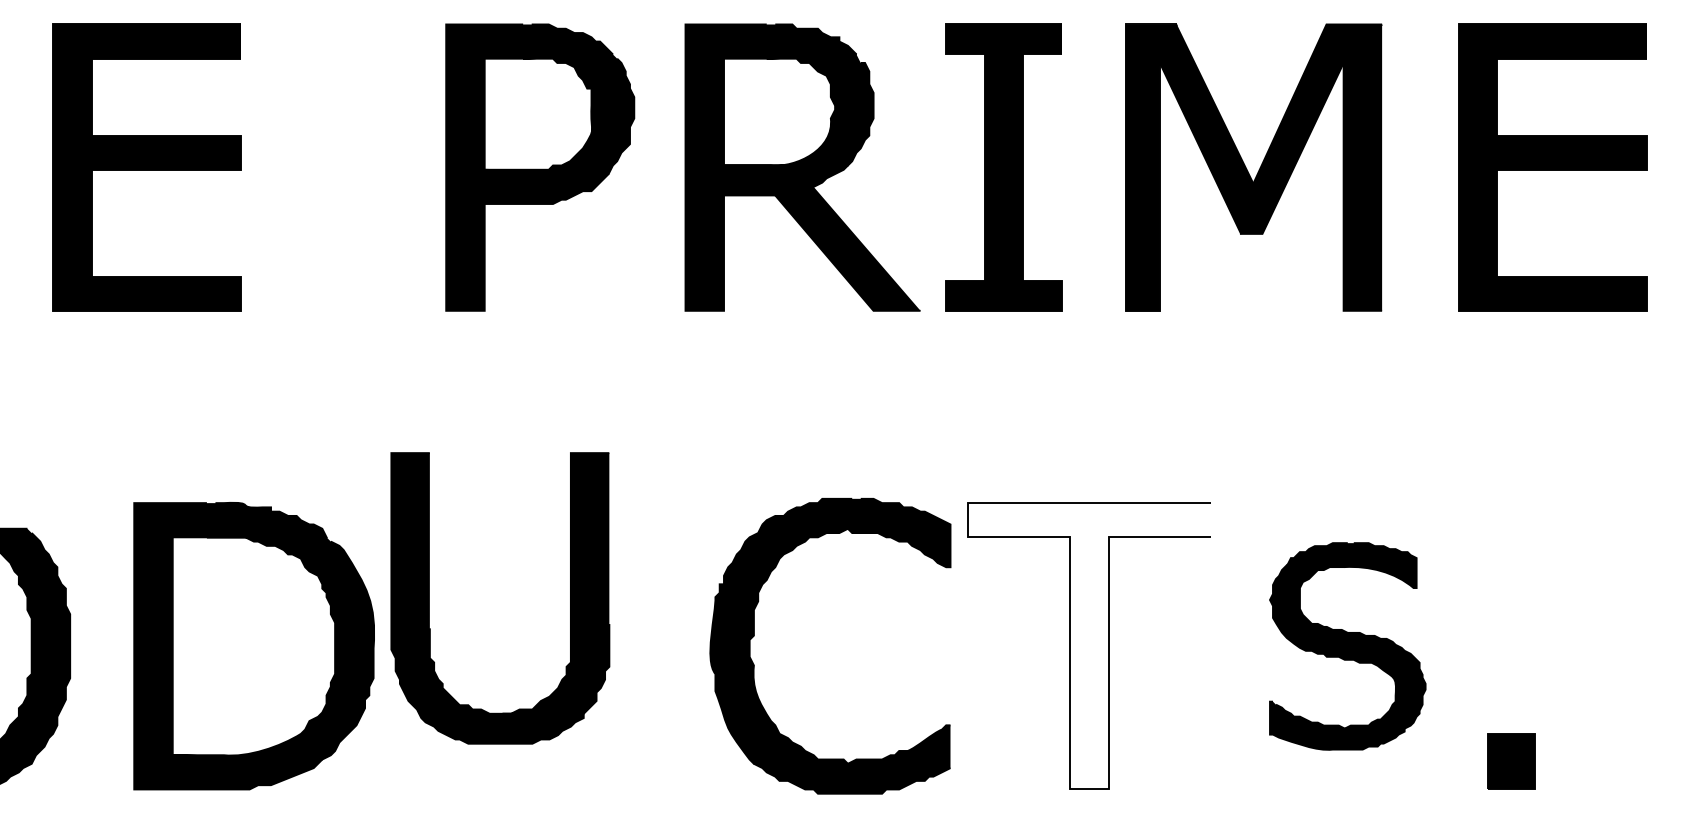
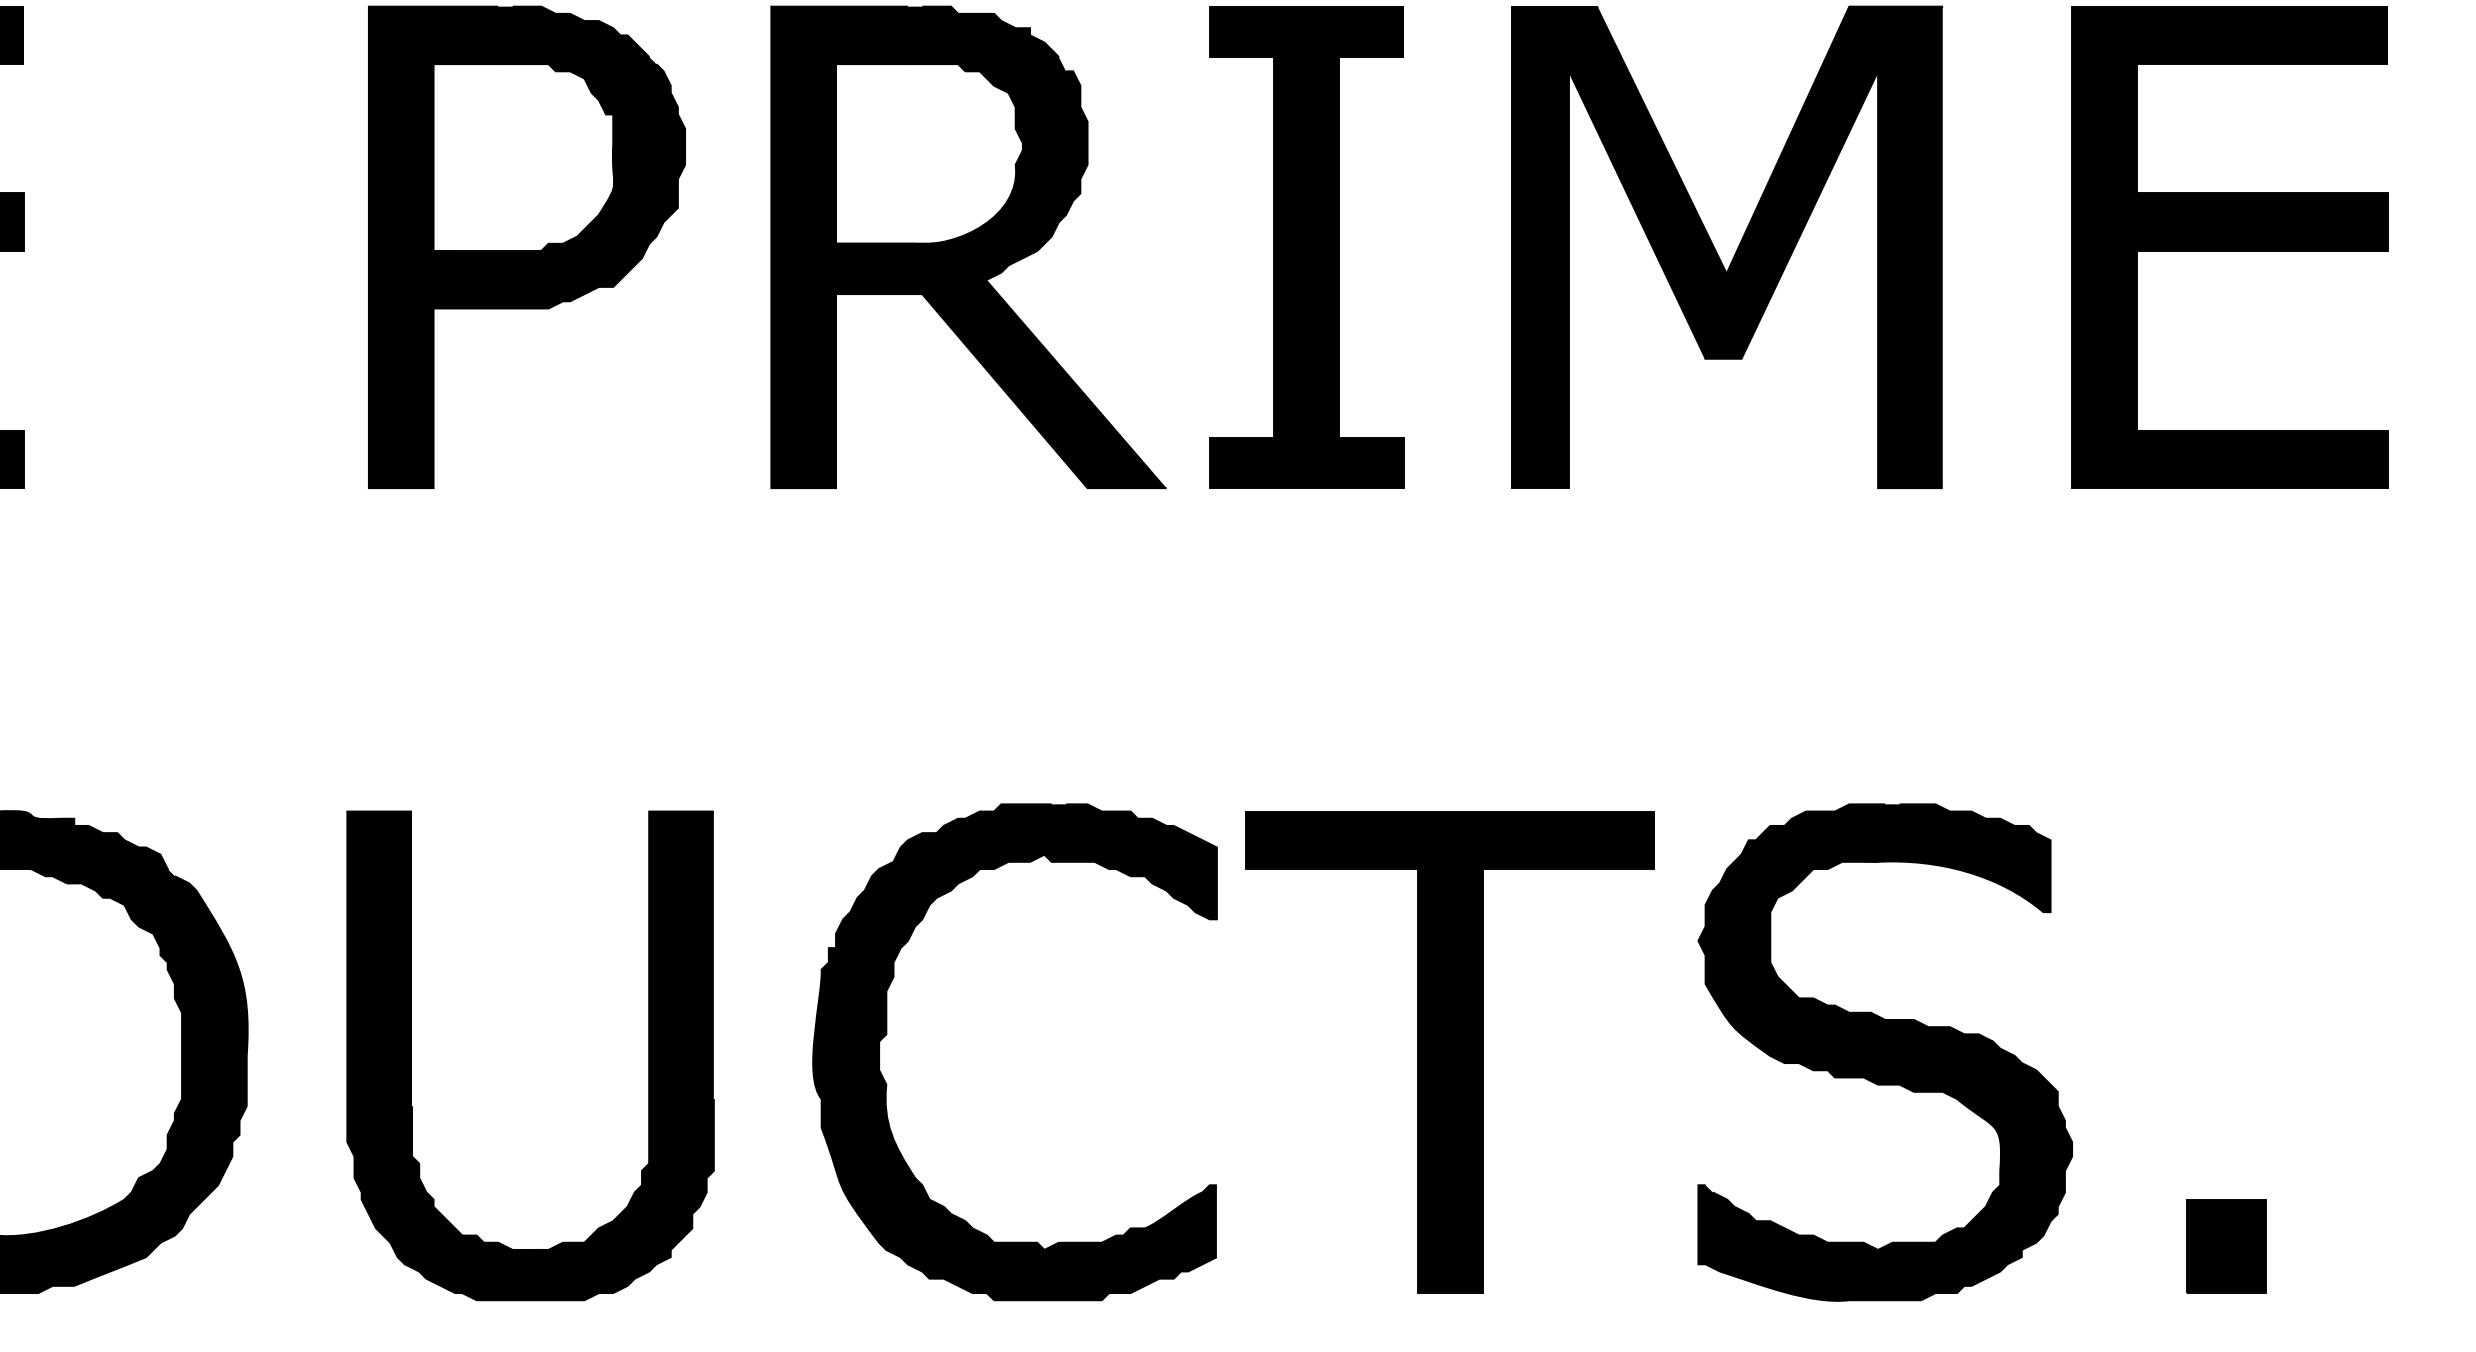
part: (570, 598) -> (648, 1056), moved
fill: (1089, 646) -> (1450, 1052), added
part: (1347, 646) -> (1884, 1052), size x1.43
part: (1511, 761) -> (2225, 1246), moved

